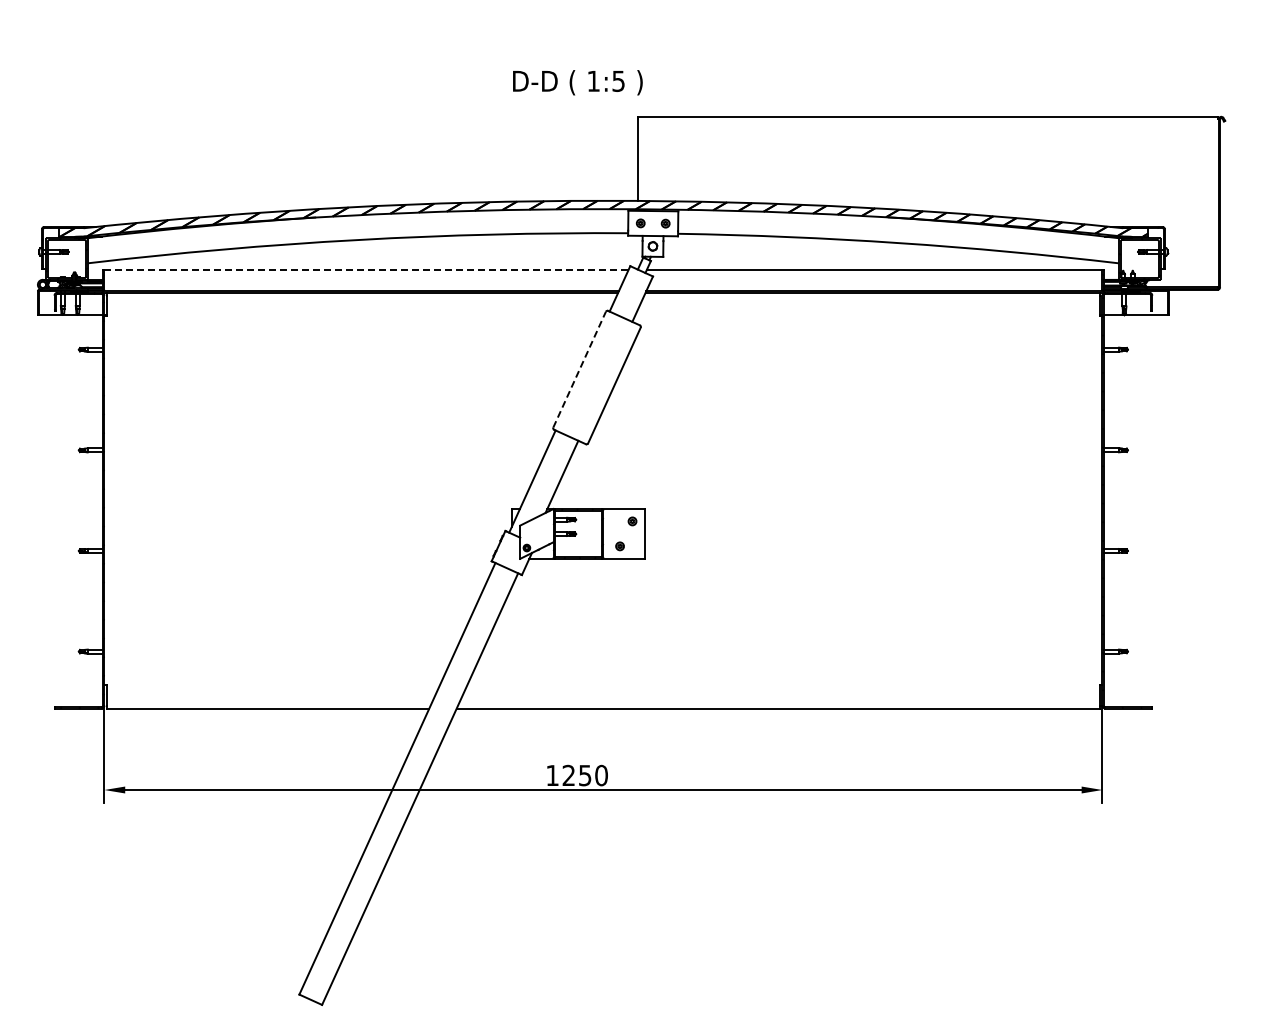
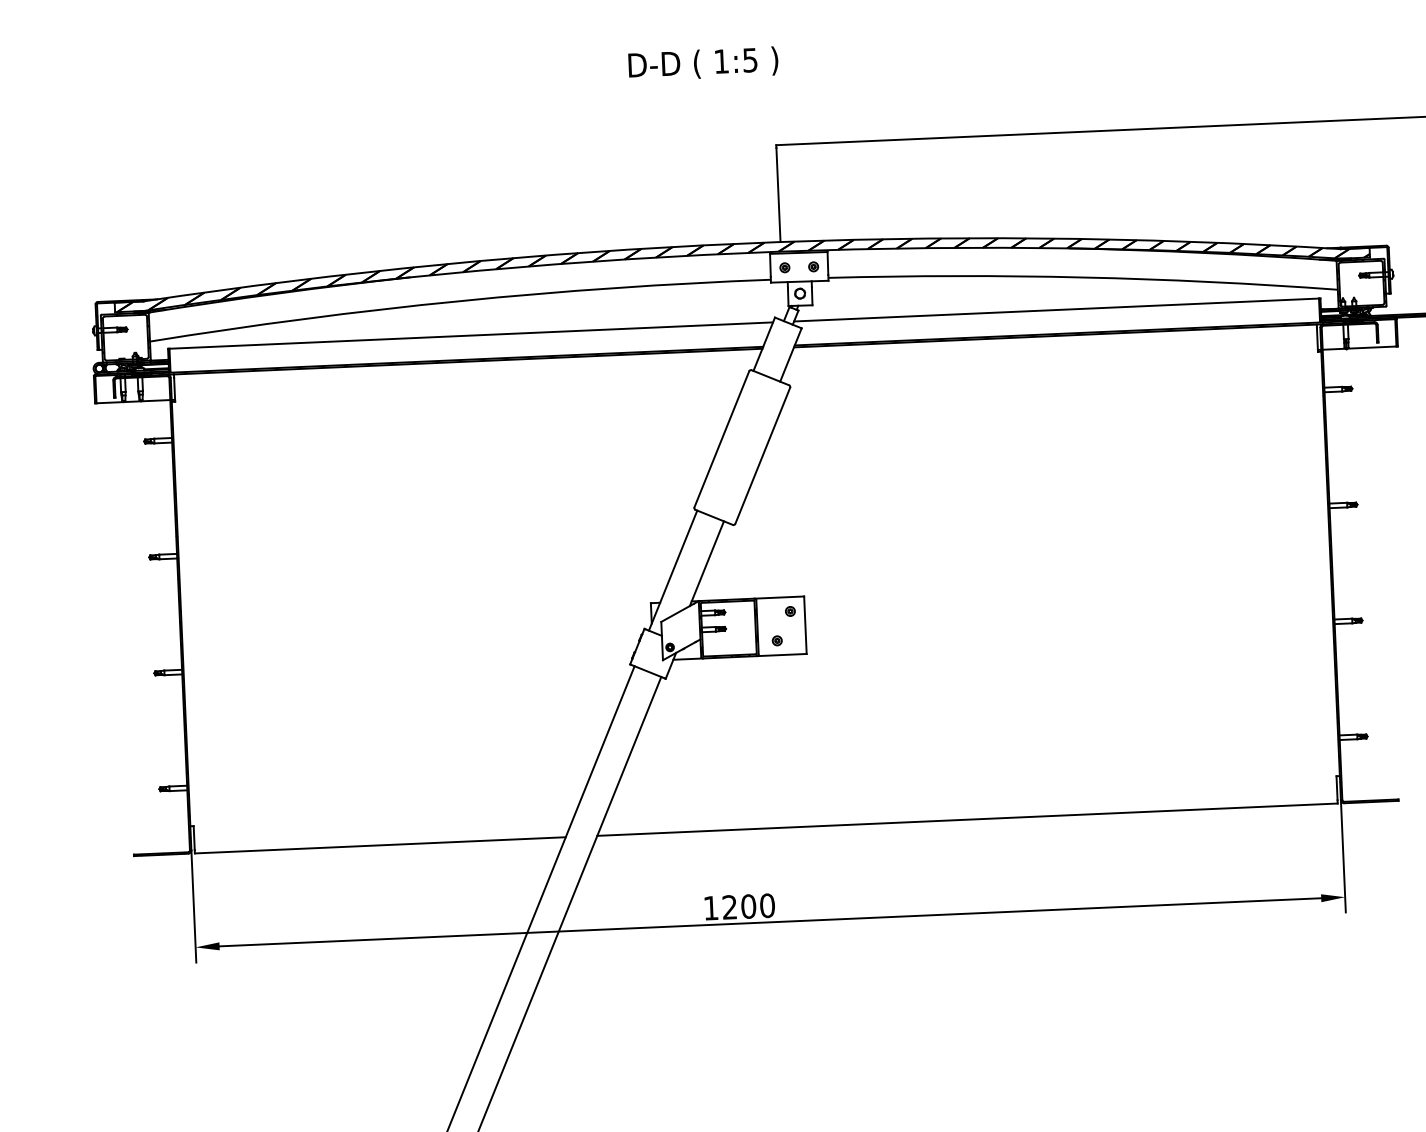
text: (577, 82) -> (702, 63), moved
line: (366, 270) -> (471, 335), dashed -> solid
line: (579, 369) -> (721, 439), dashed -> solid
text: (584, 775) -> (747, 906), 1250 -> 1200

